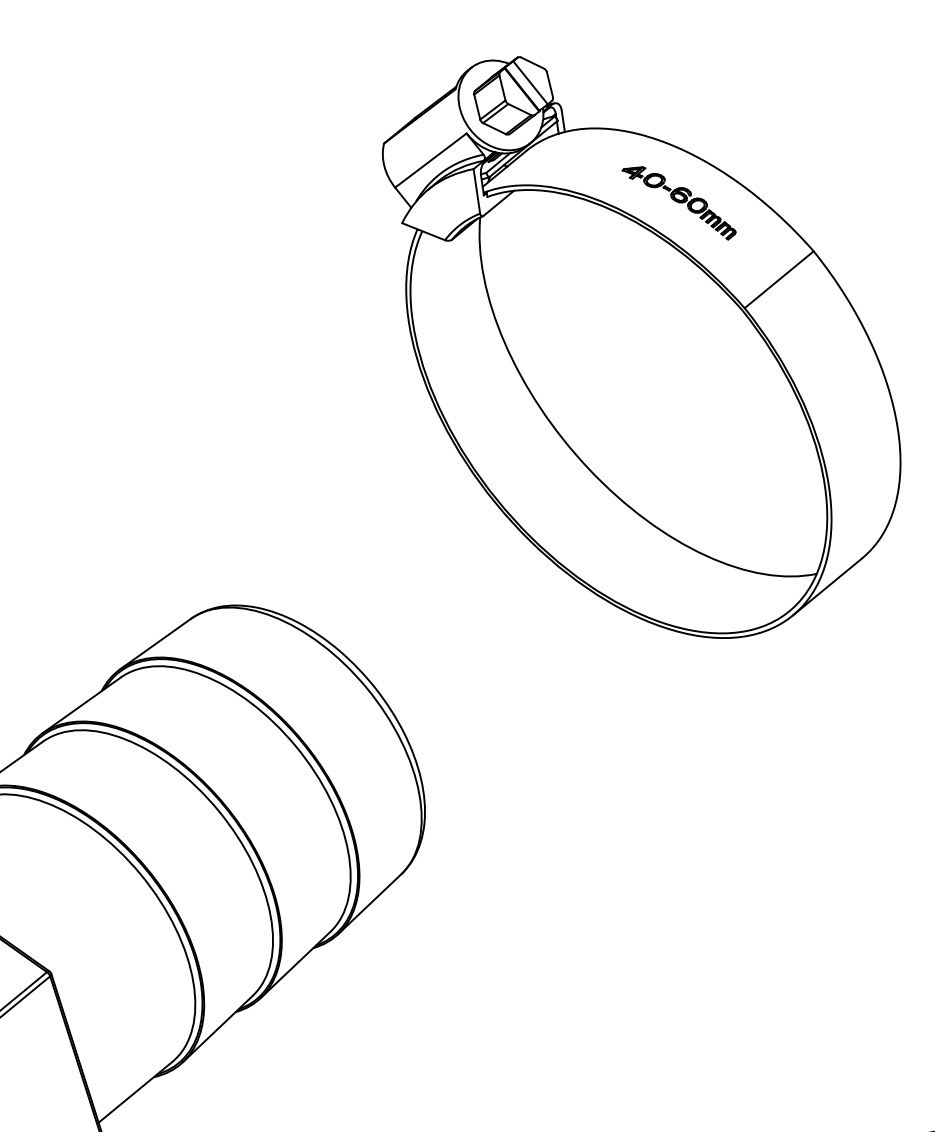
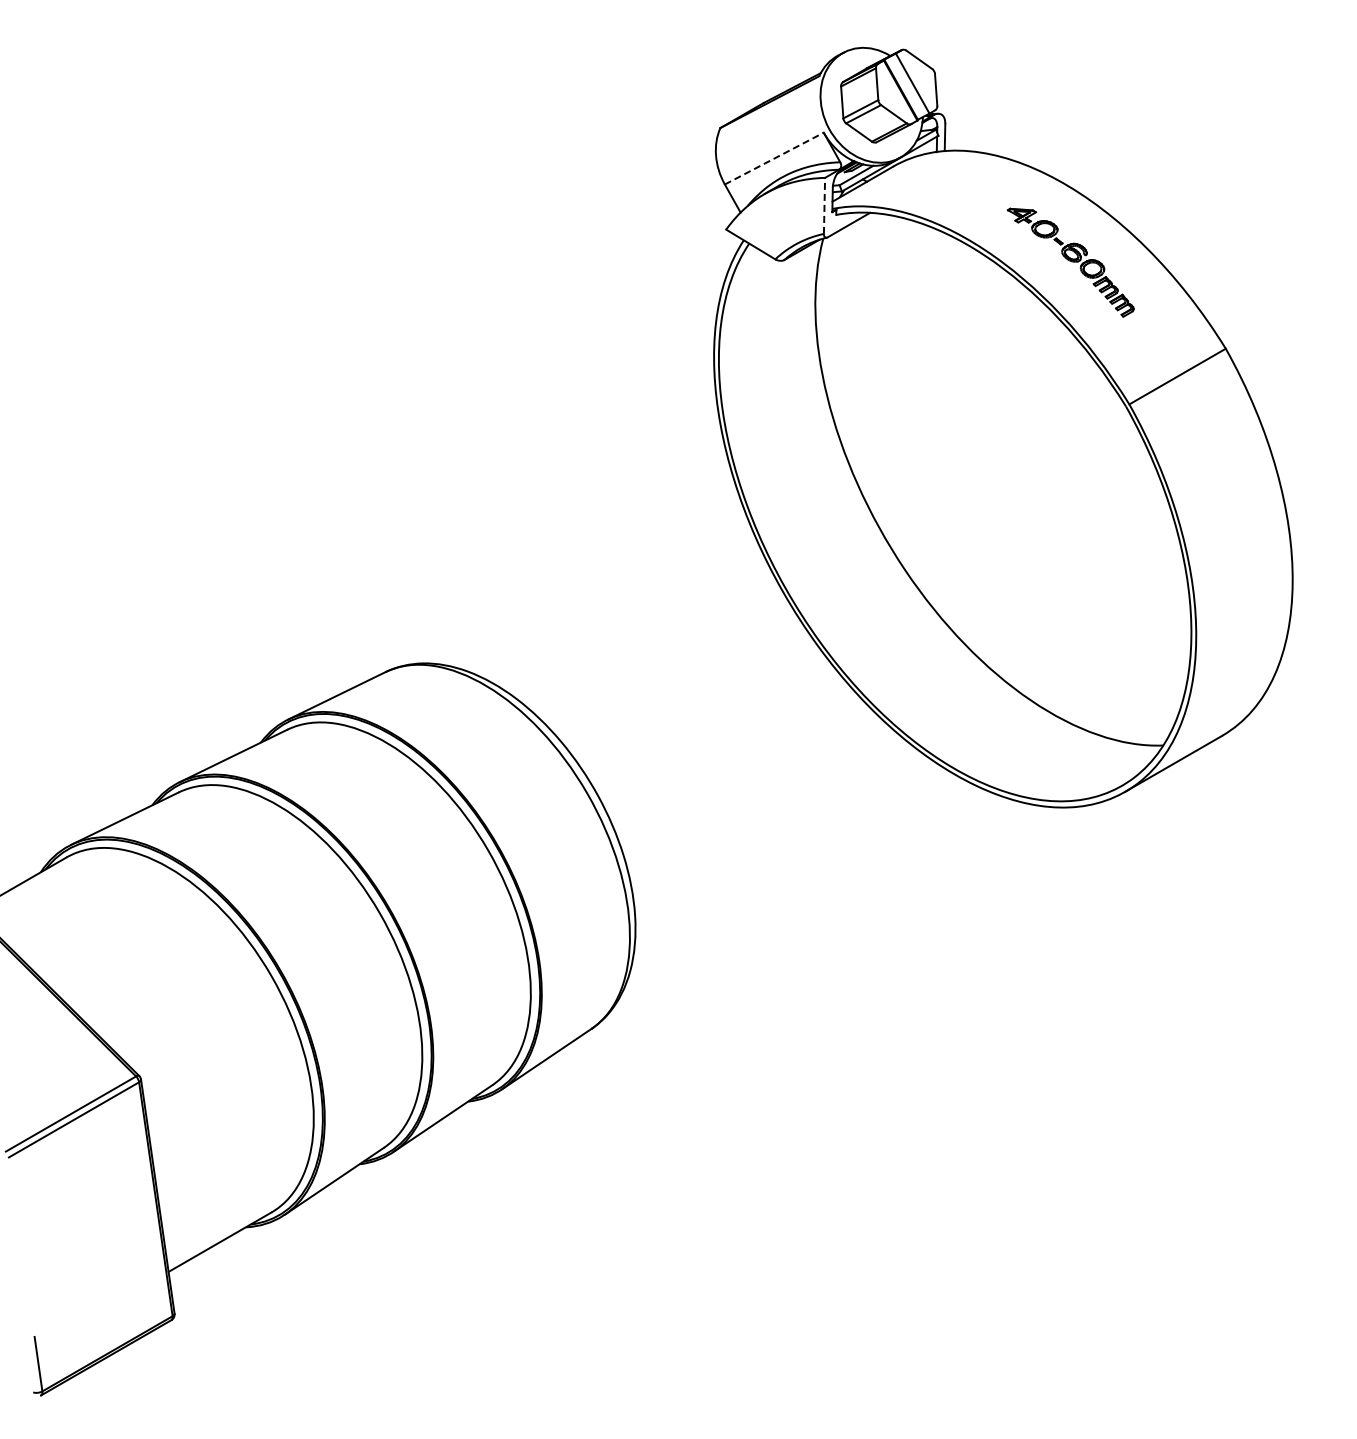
line: (430, 160) -> (774, 158), solid -> dashed
line: (476, 191) -> (824, 205), solid -> dashed

